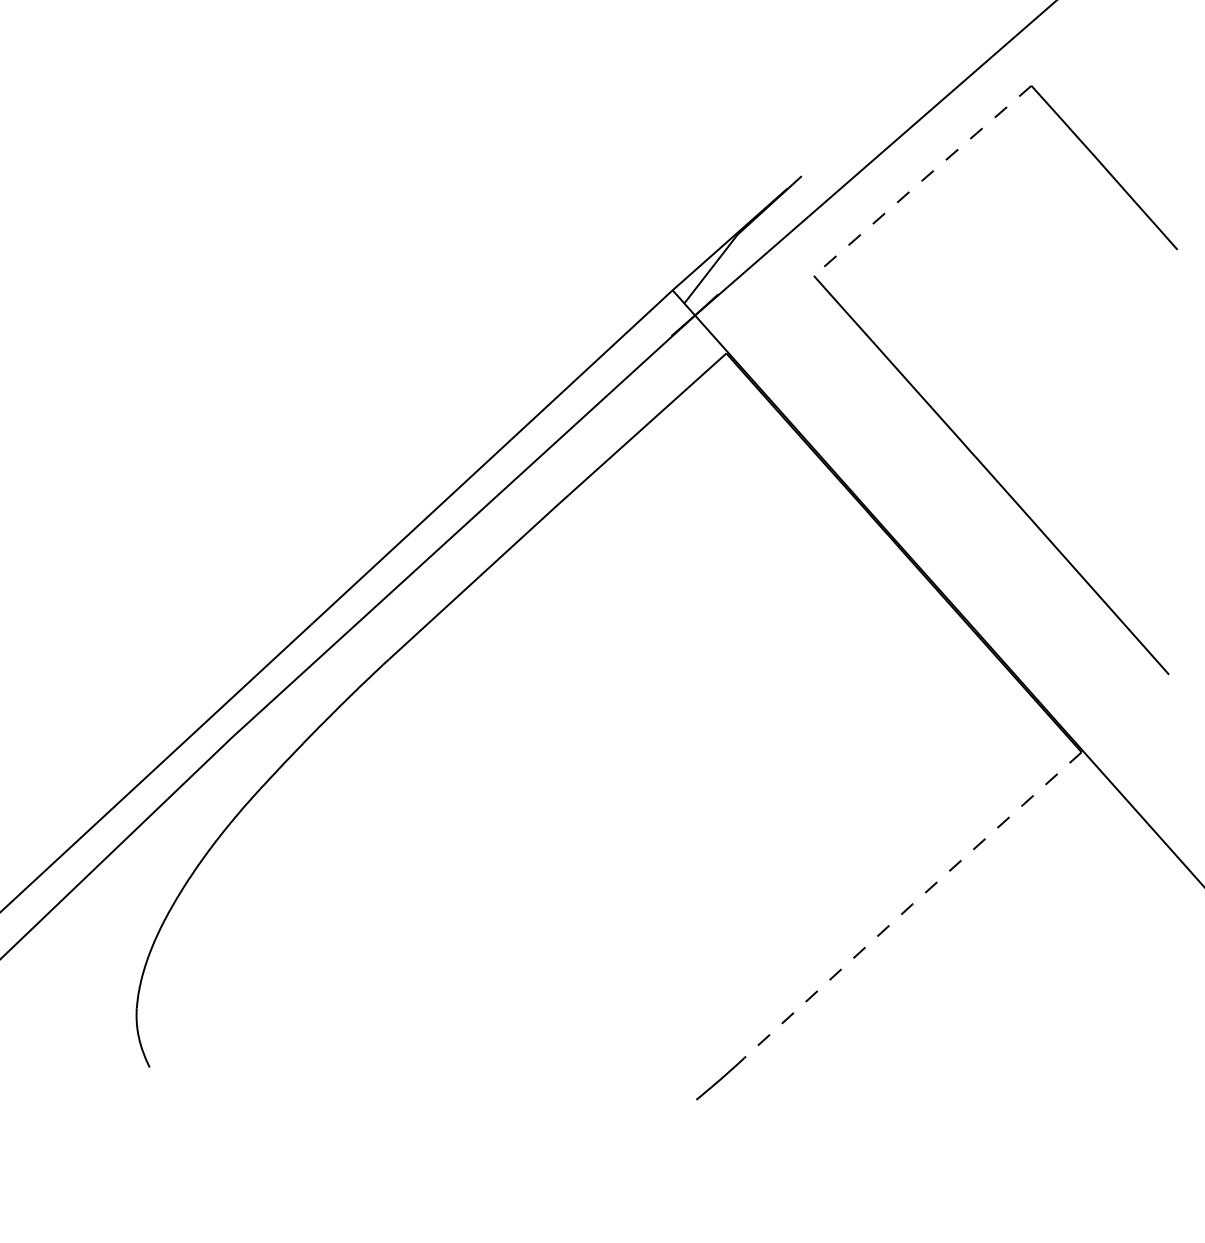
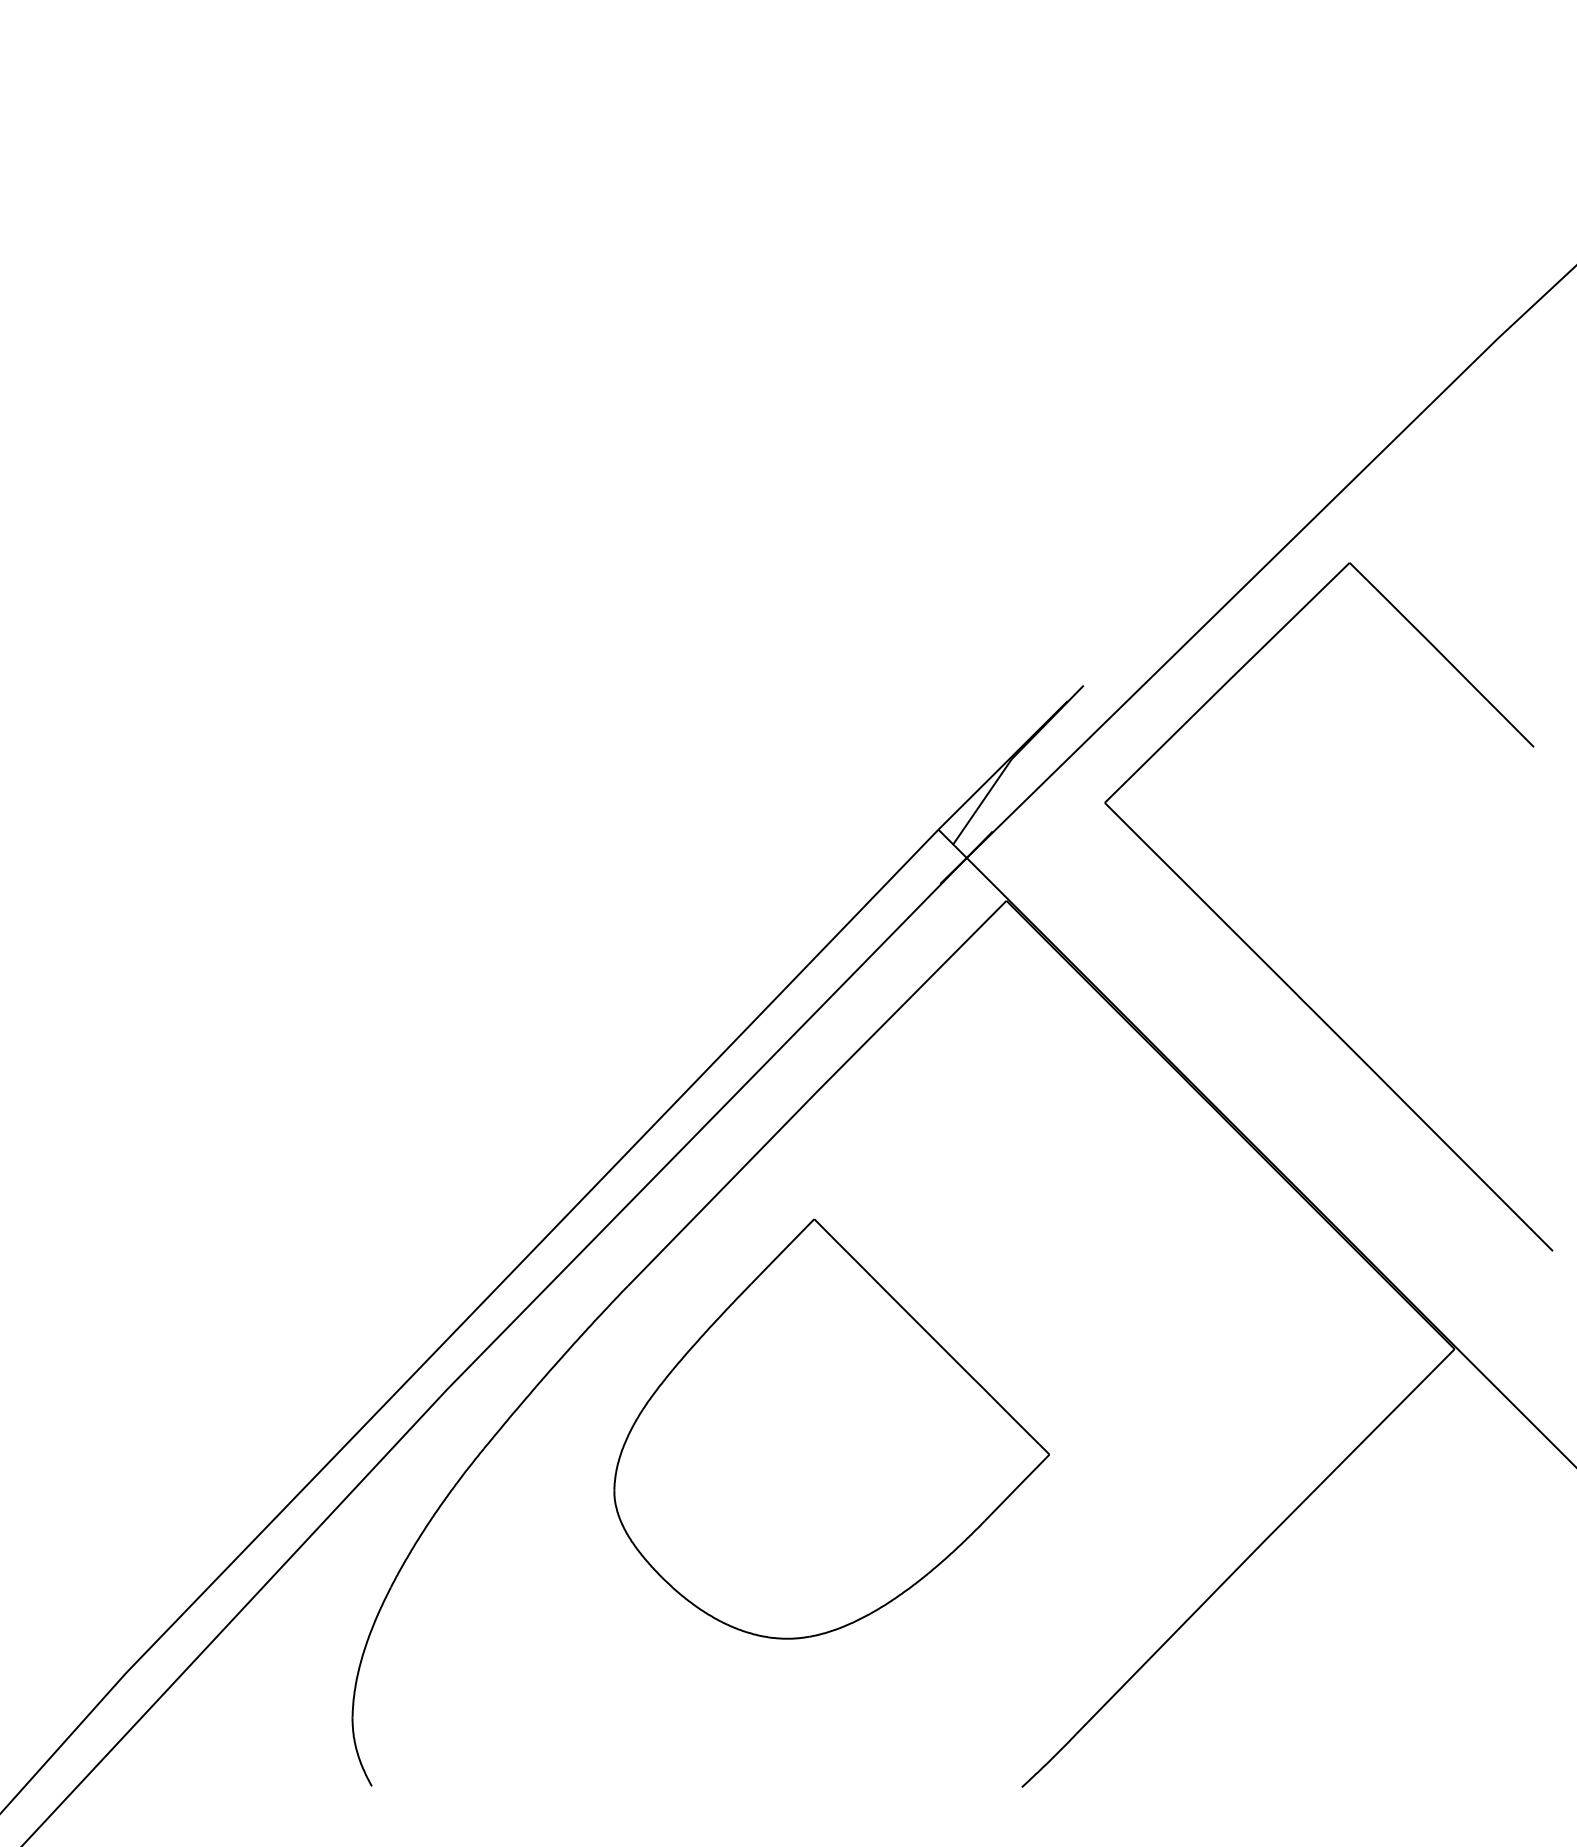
line: (922, 180) -> (1226, 682), dashed -> solid
part: (553, 788) -> (831, 1428), added
line: (912, 904) -> (1264, 1540), dashed -> solid

